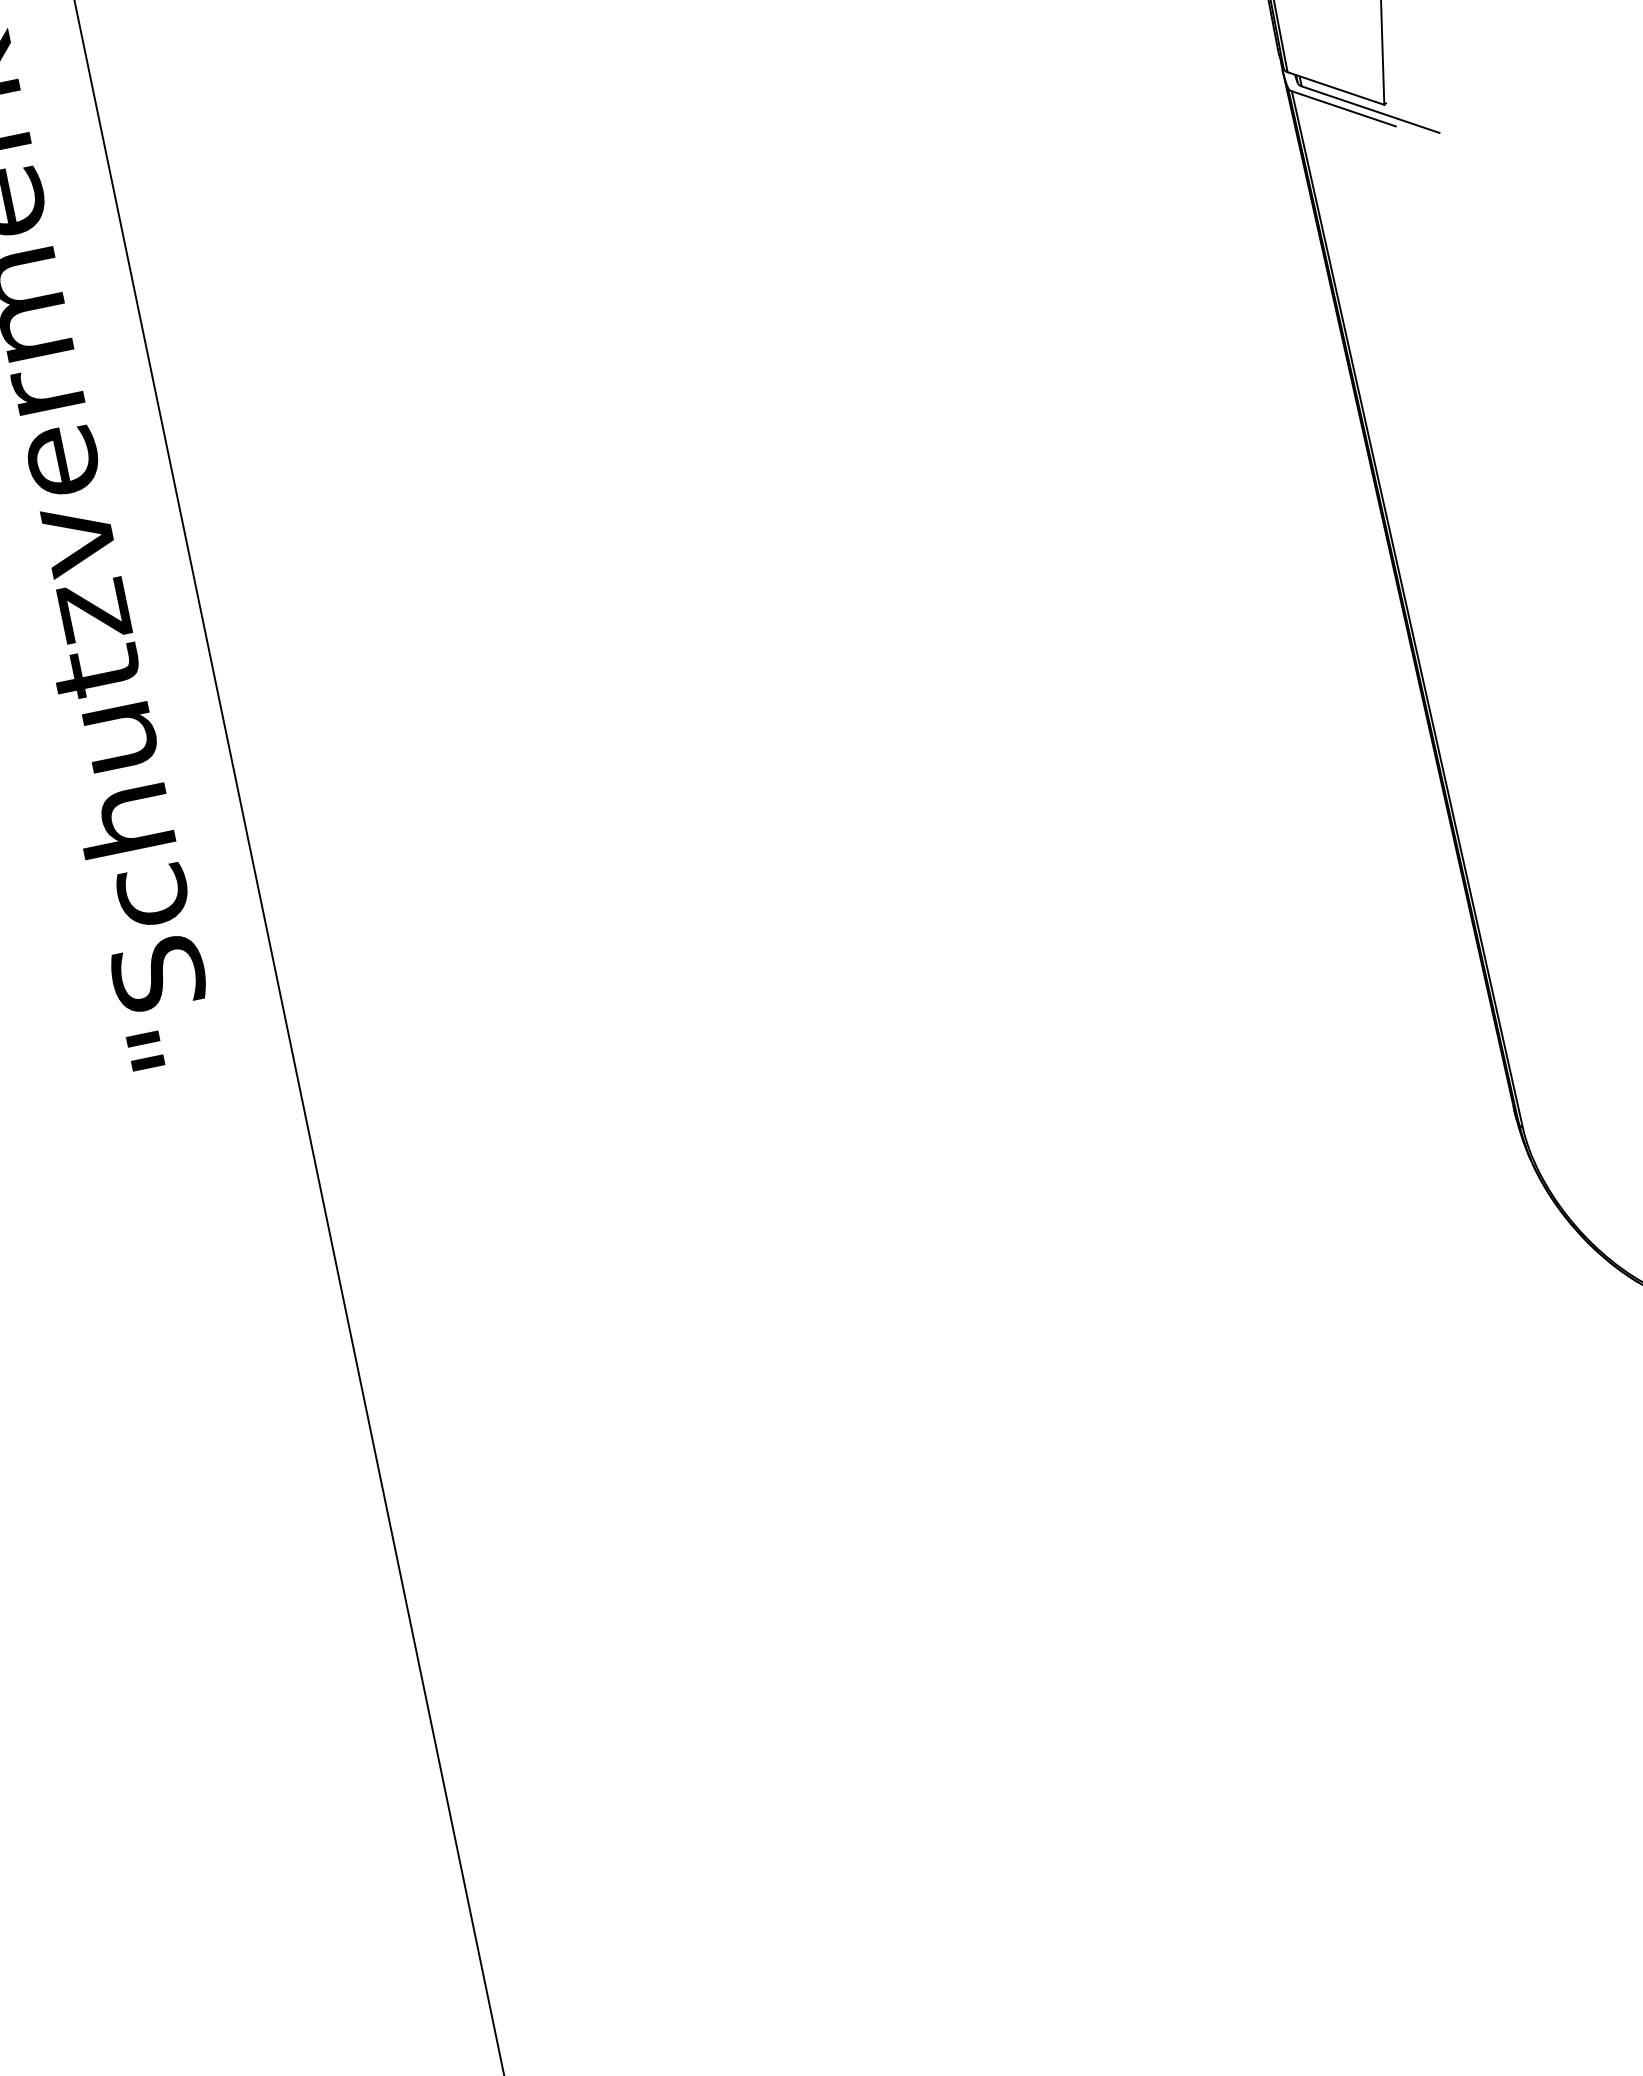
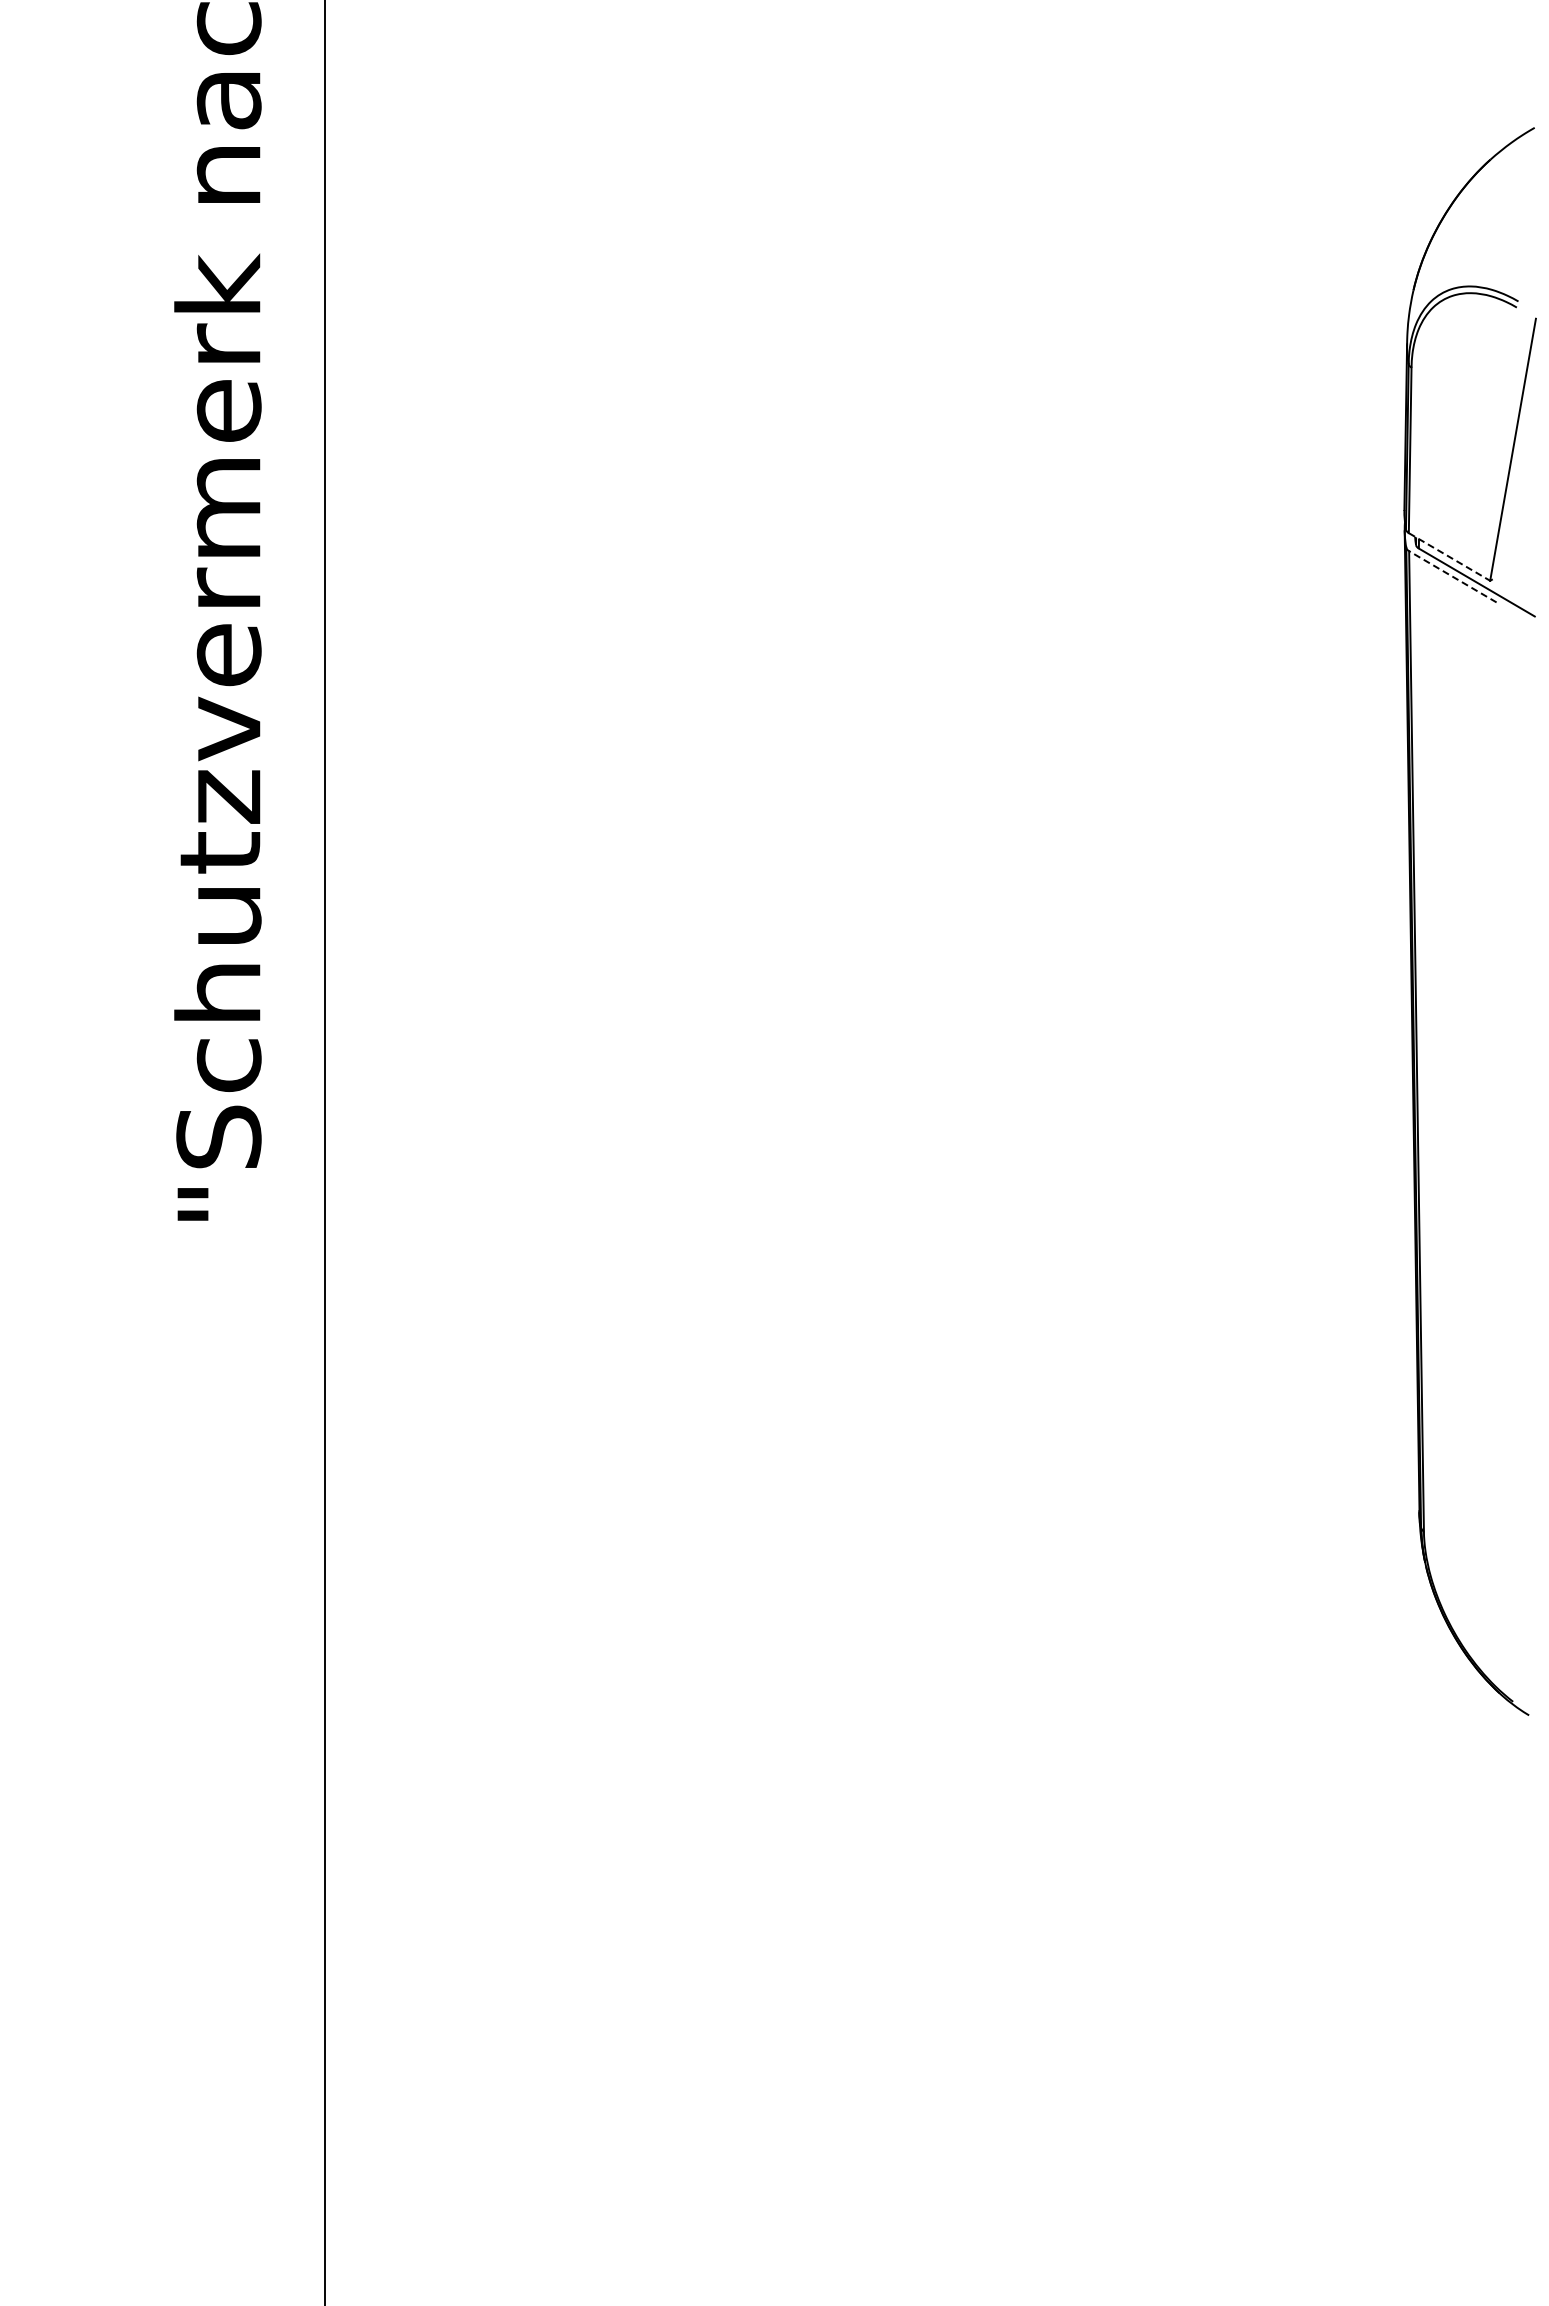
line: (1336, 89) -> (1449, 557), solid -> dashed
line: (1343, 108) -> (1452, 576), solid -> dashed

